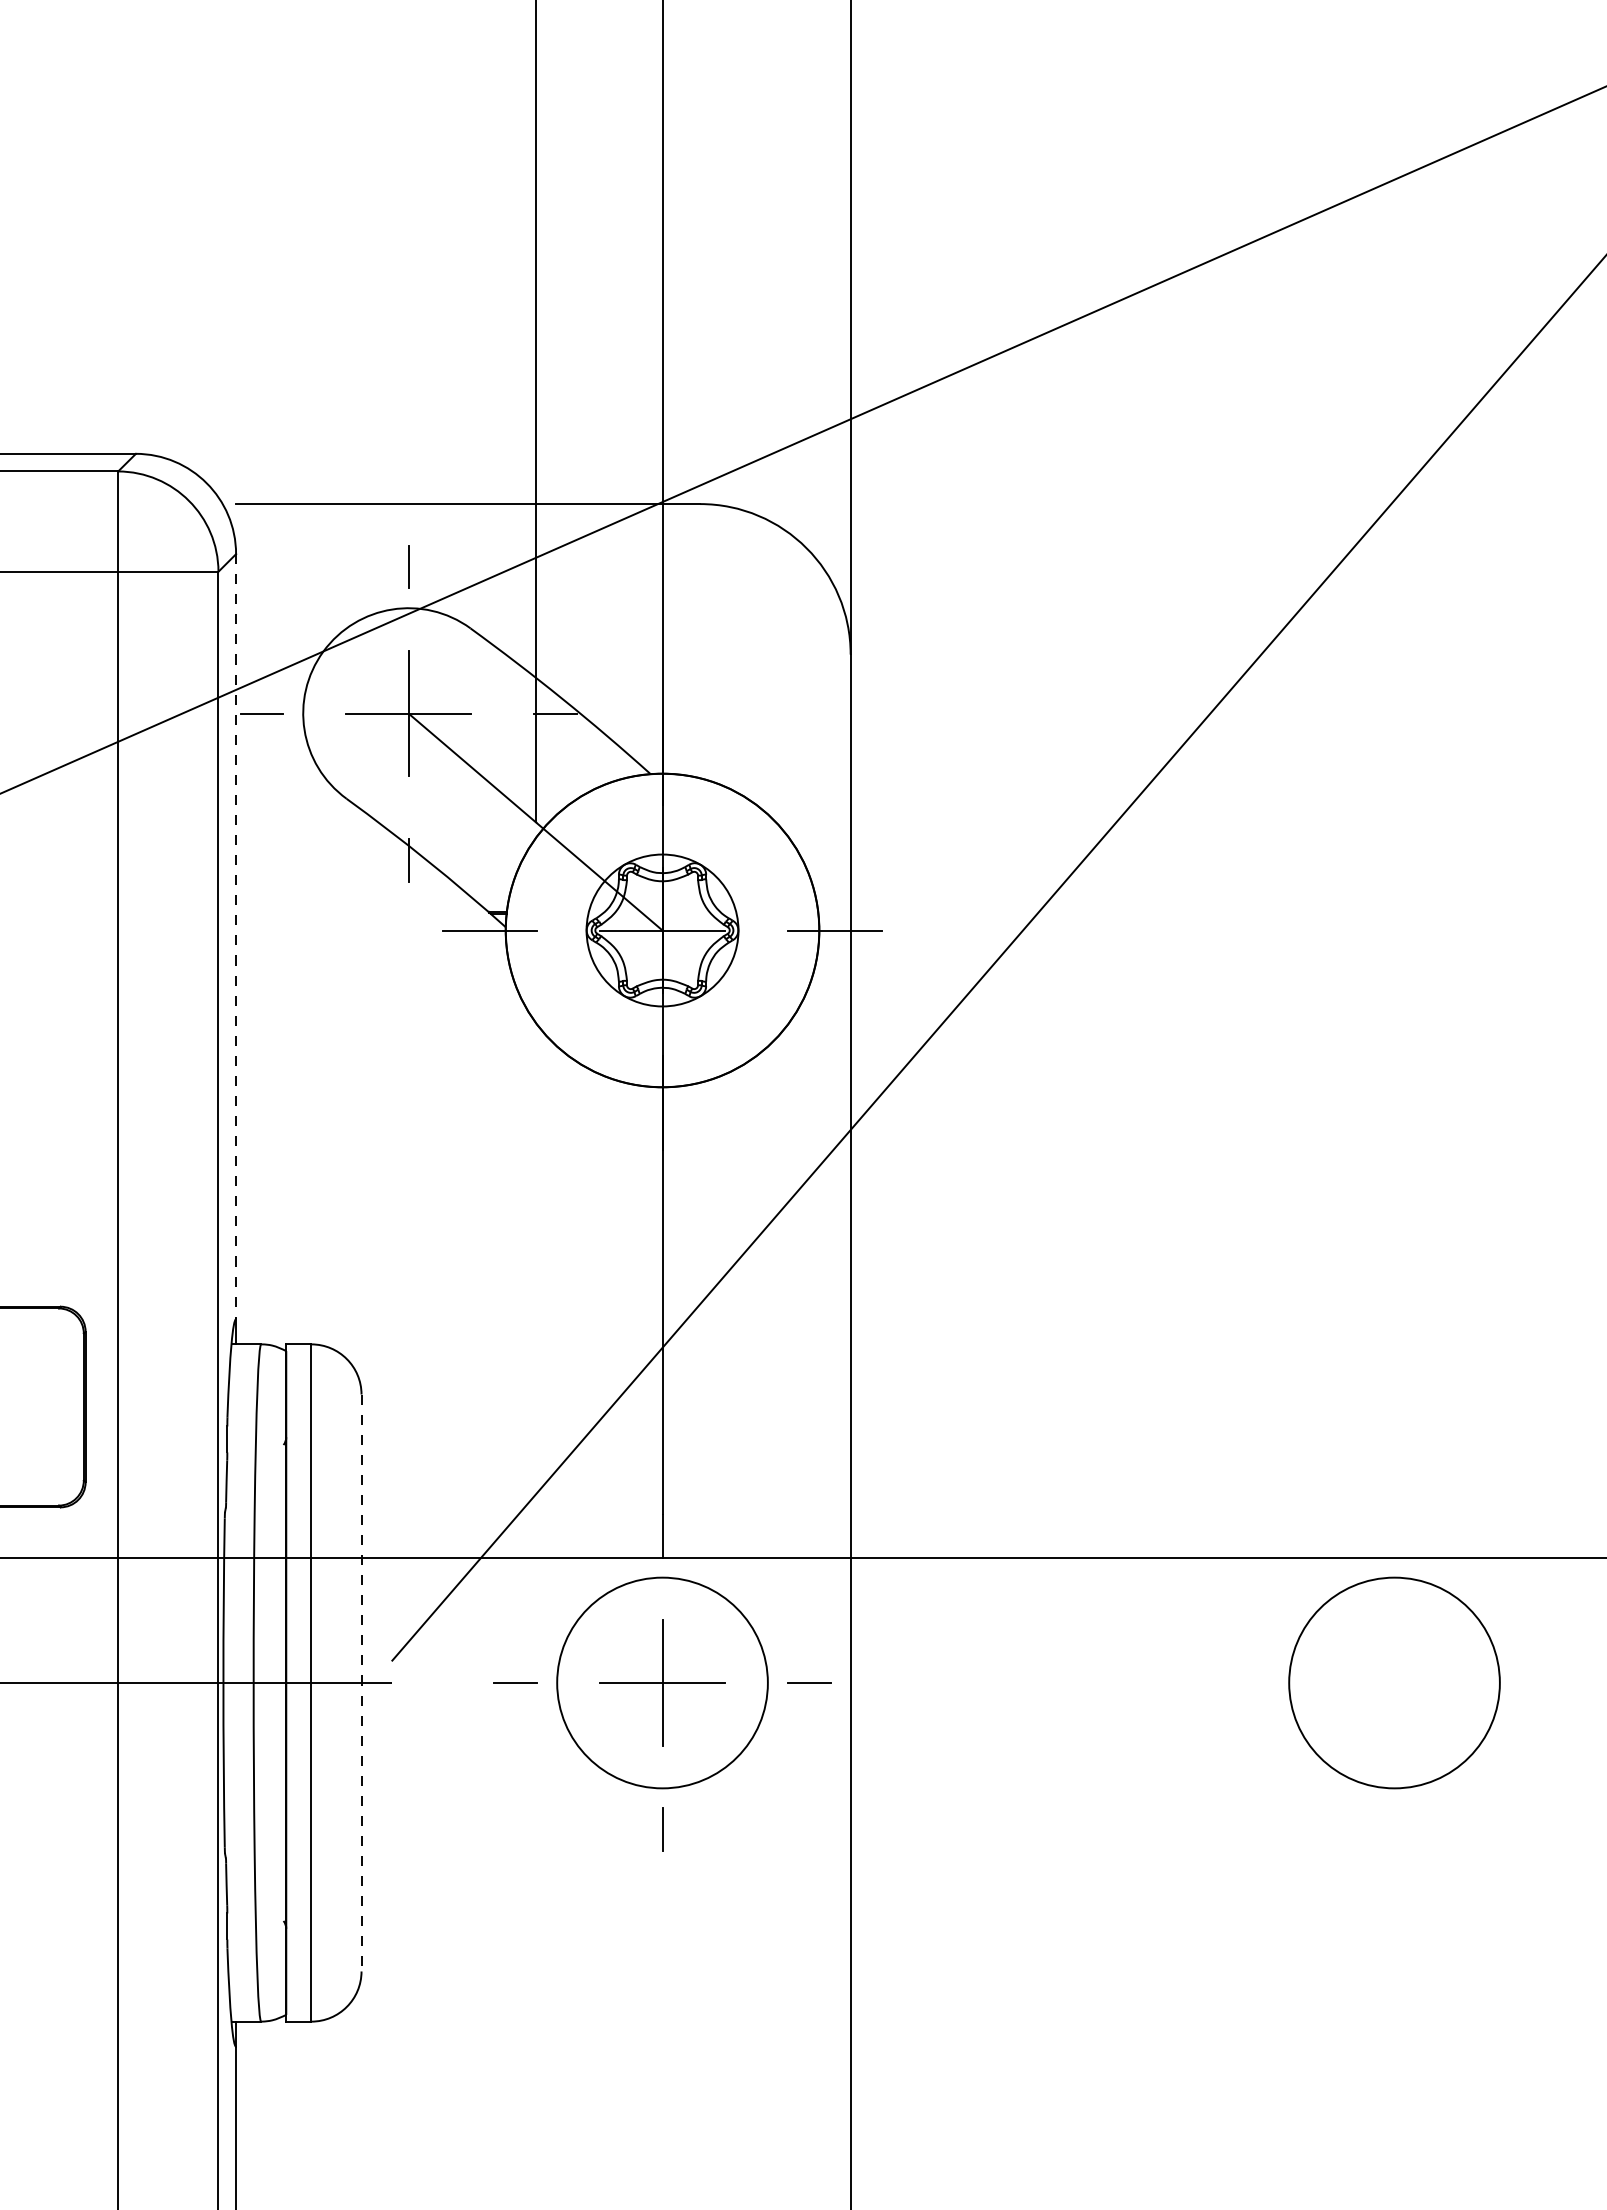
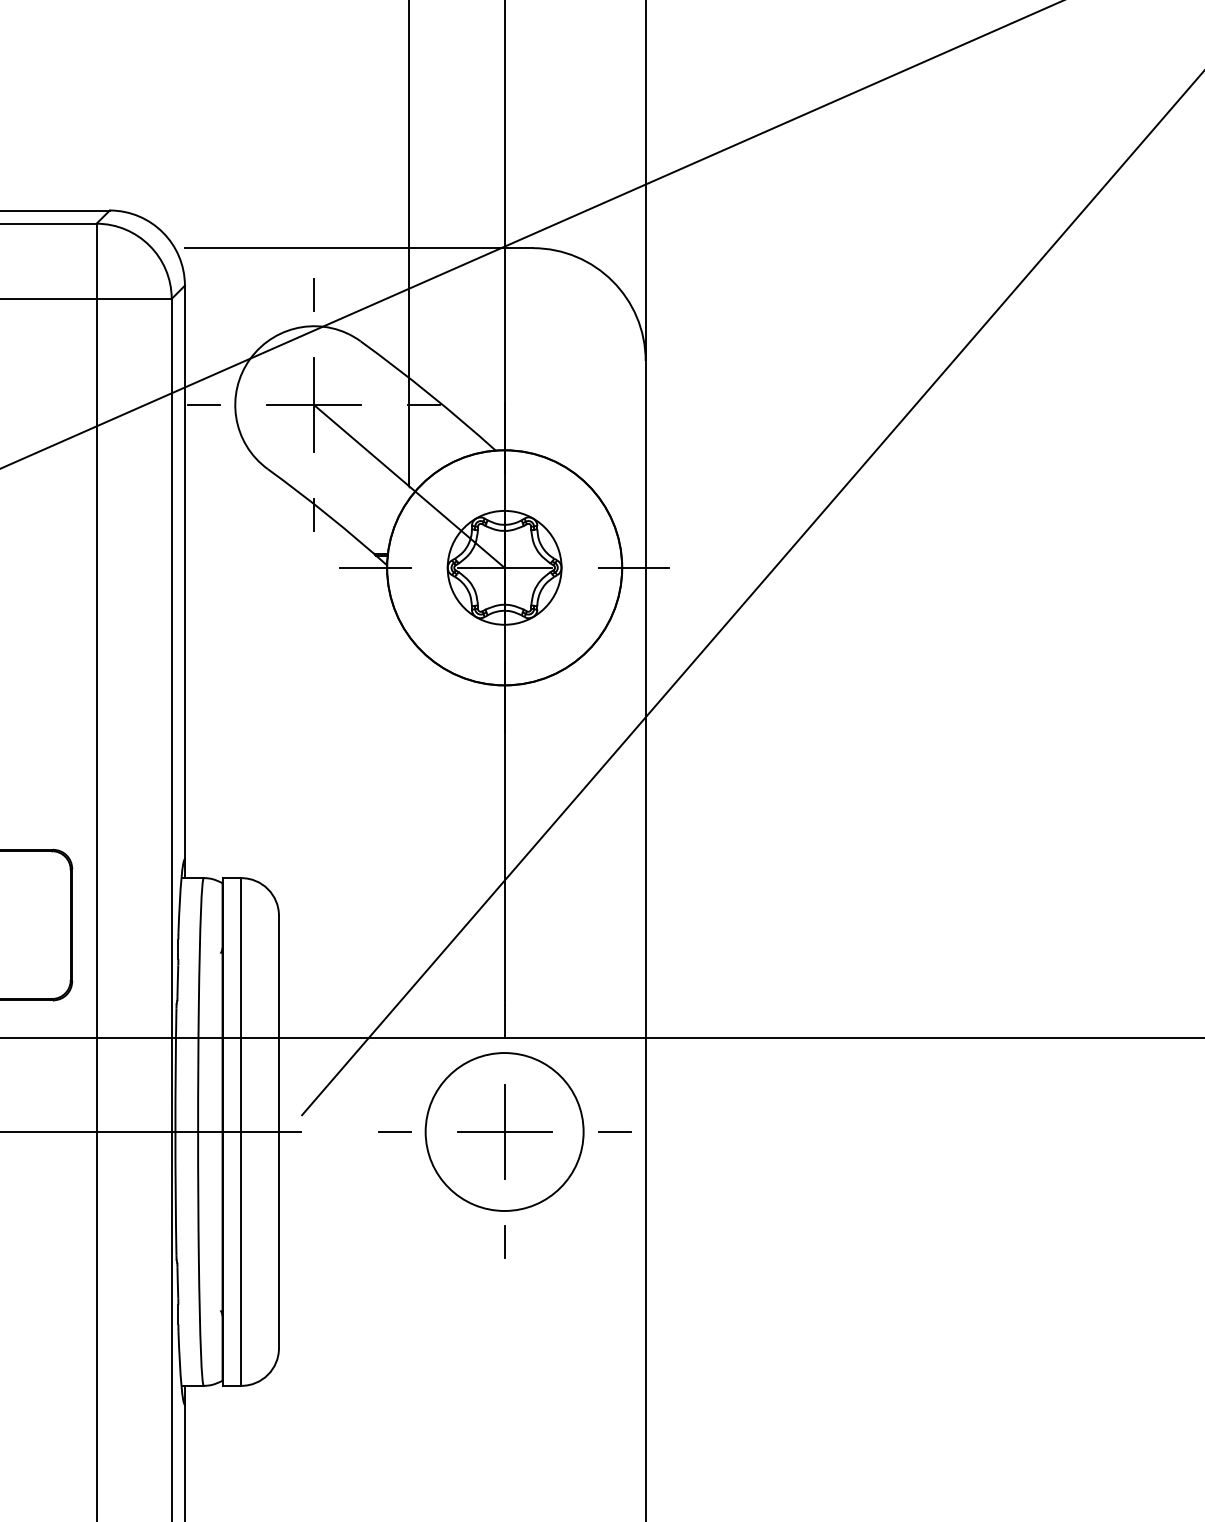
line: (236, 936) -> (185, 572), dashed -> solid
circle: (1394, 1682) -> (1053, 1131), removed
line: (361, 1683) -> (278, 1132), dashed -> solid

